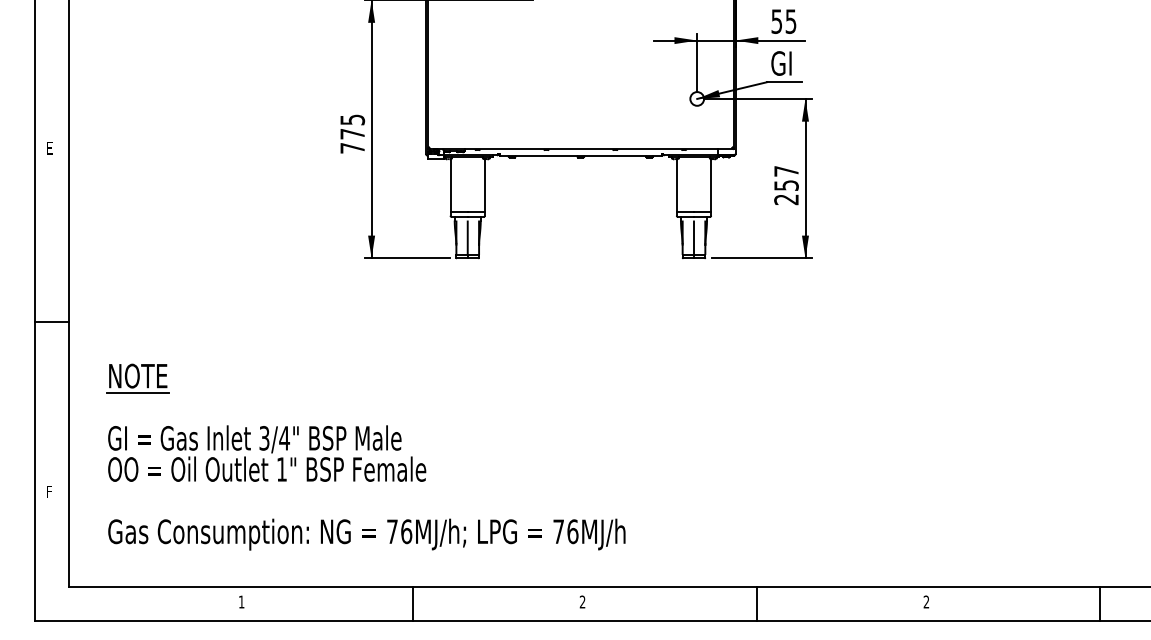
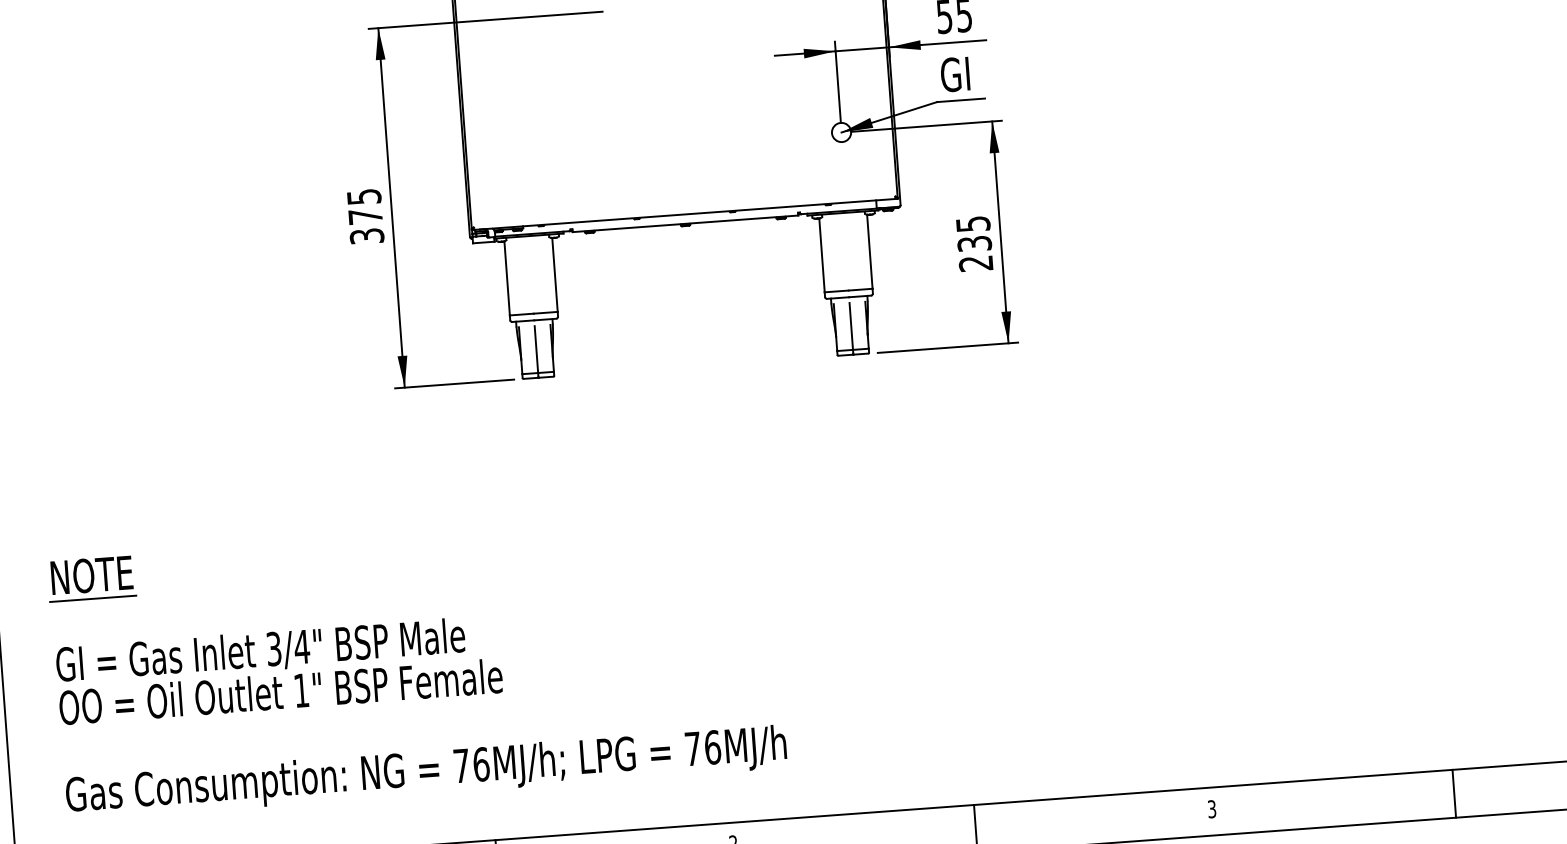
text: (352, 148) -> (366, 236), 775 -> 375
text: (786, 178) -> (973, 234), 257 -> 235
text: (926, 602) -> (1212, 809), 2 -> 3

